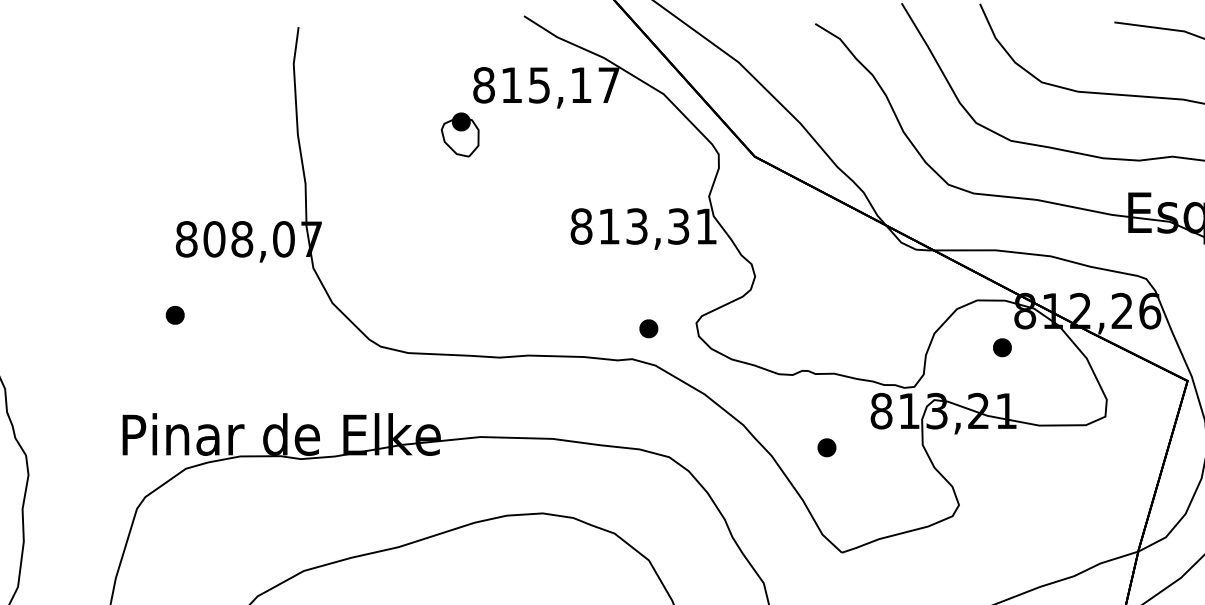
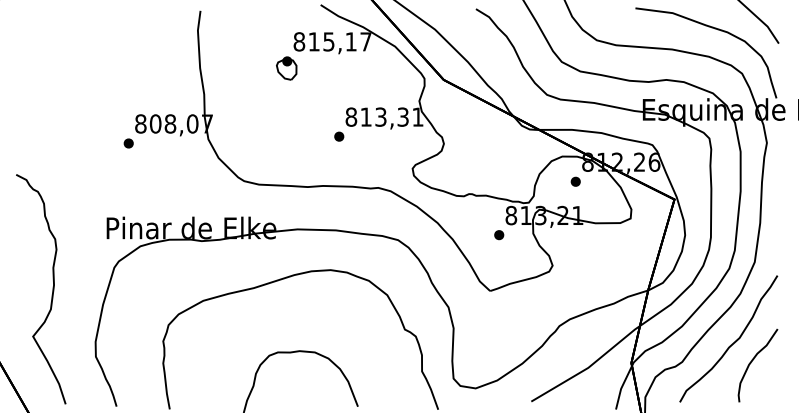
part: (174, 315) -> (128, 143), moved
part: (649, 328) -> (339, 136), moved
part: (827, 448) -> (499, 235), moved

